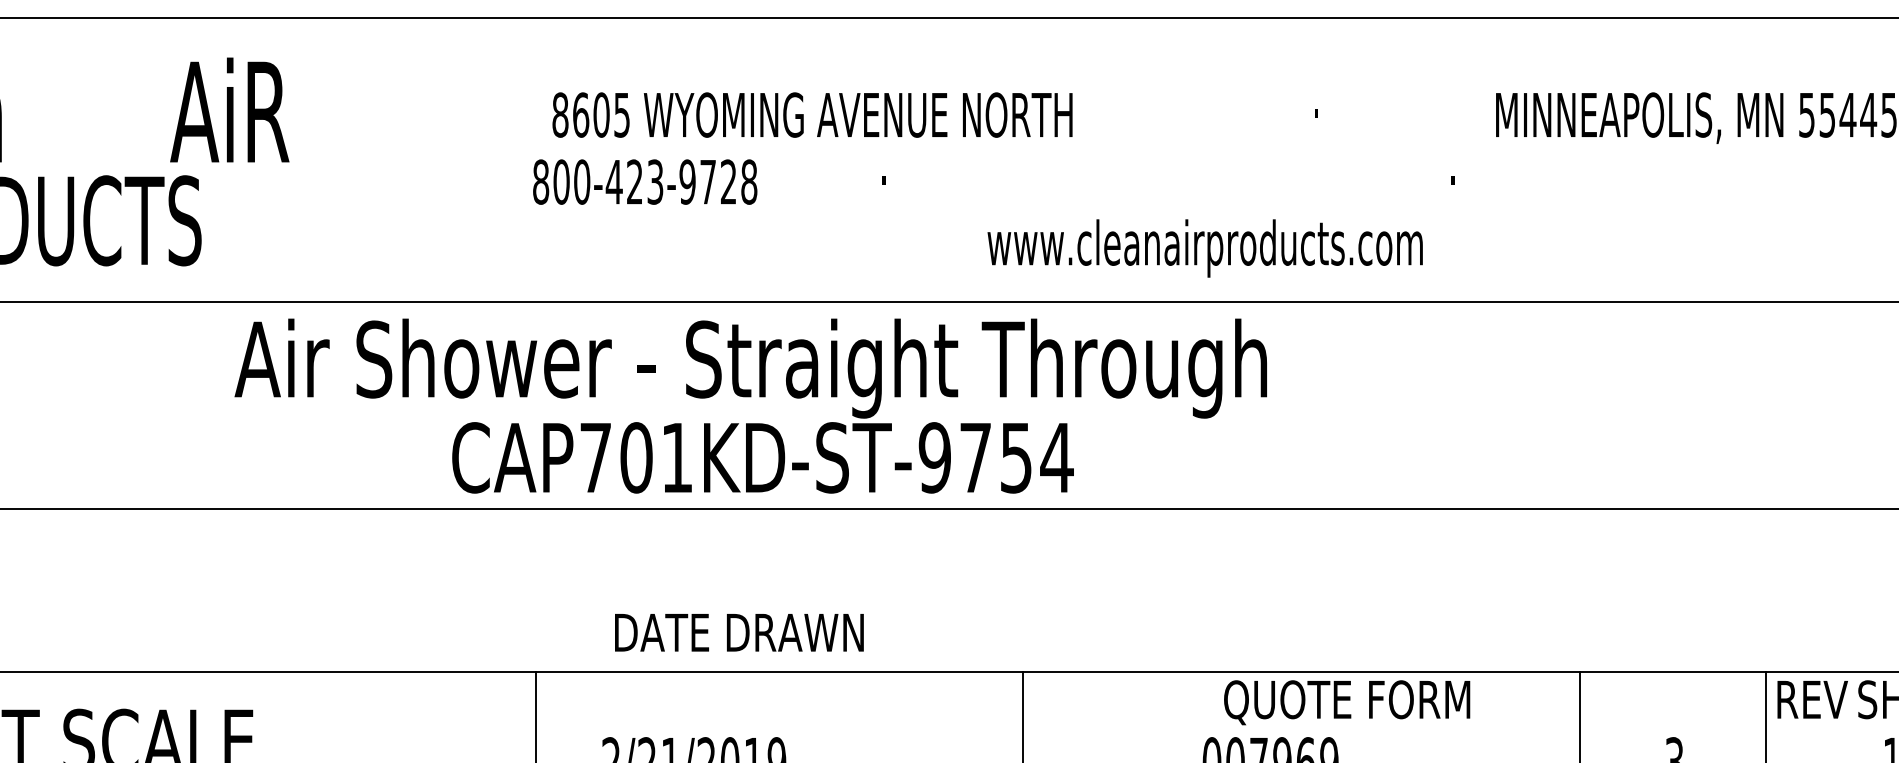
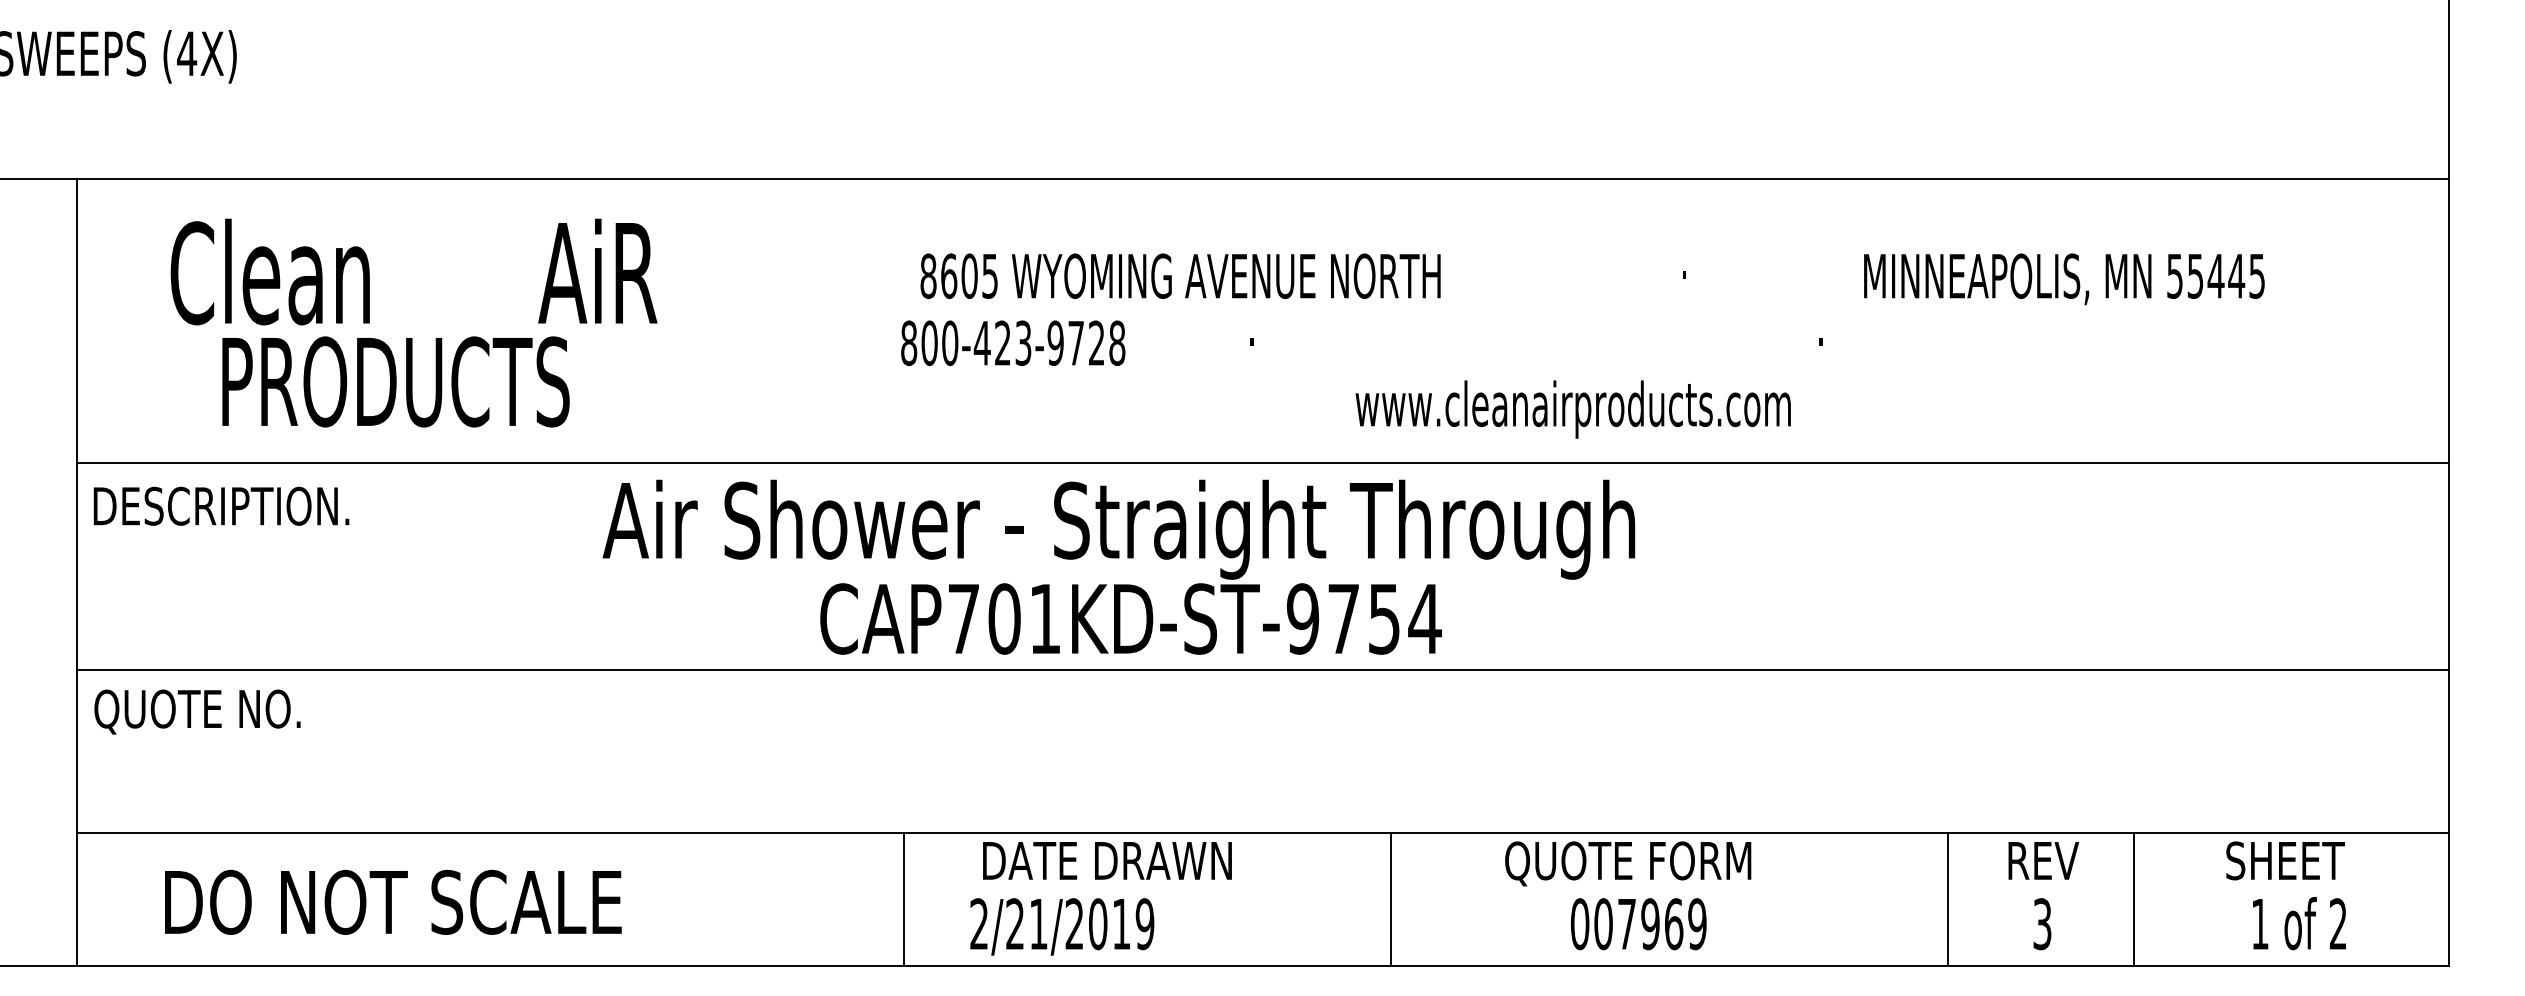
text: (739, 632) -> (1107, 860), moved
text: (1812, 699) -> (2043, 860), moved
text: (1347, 702) -> (1628, 863), moved

